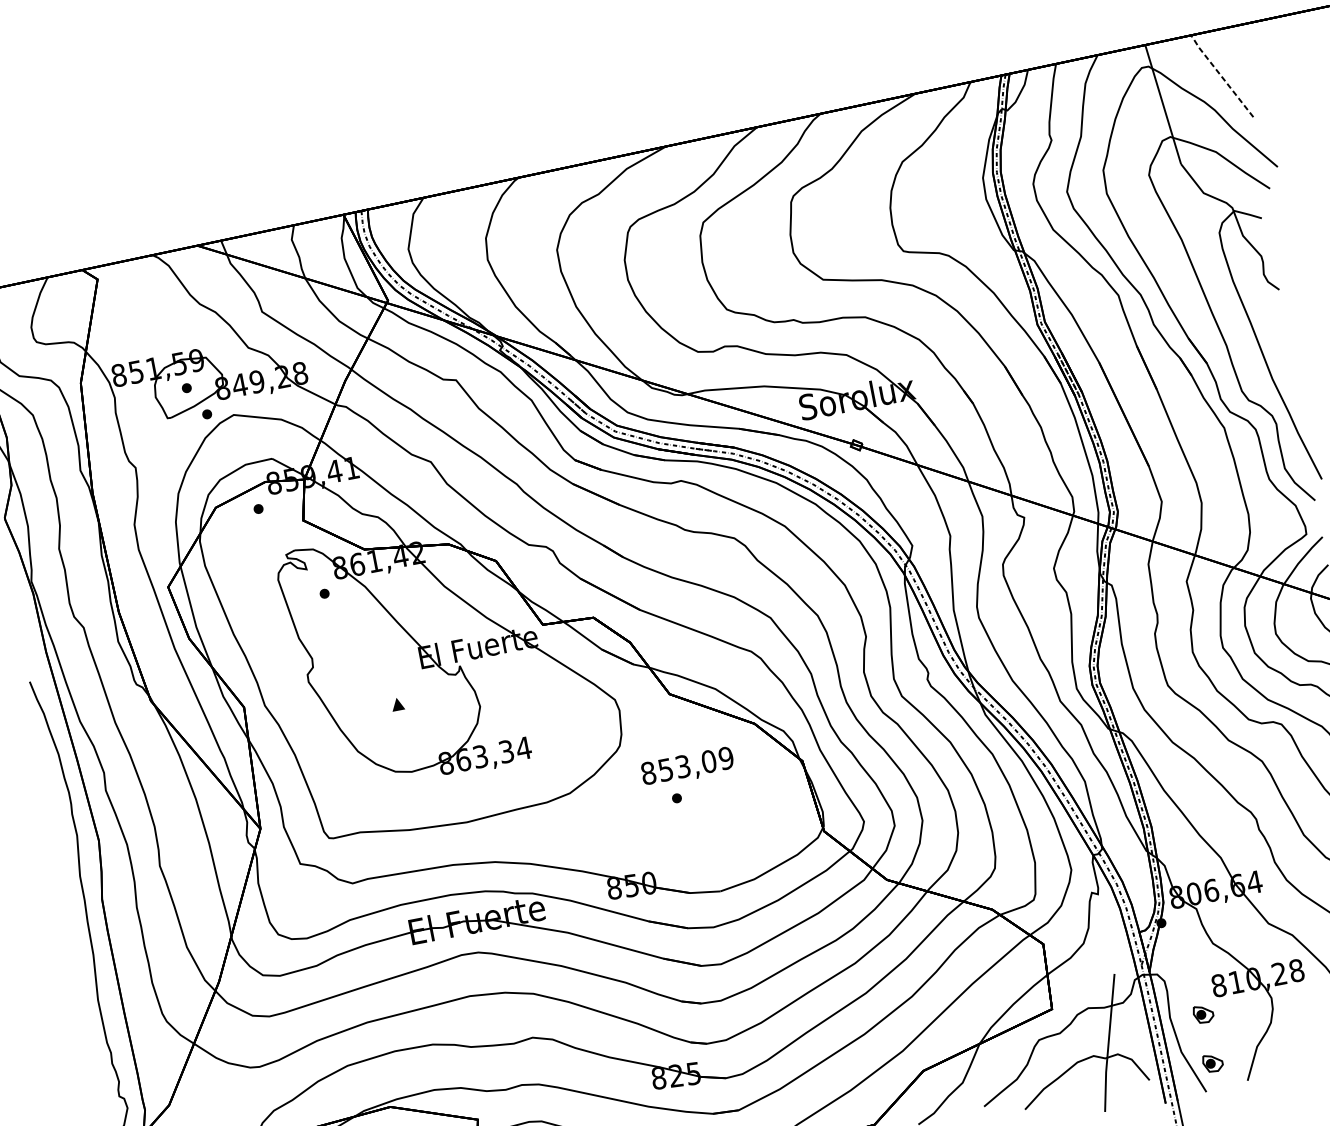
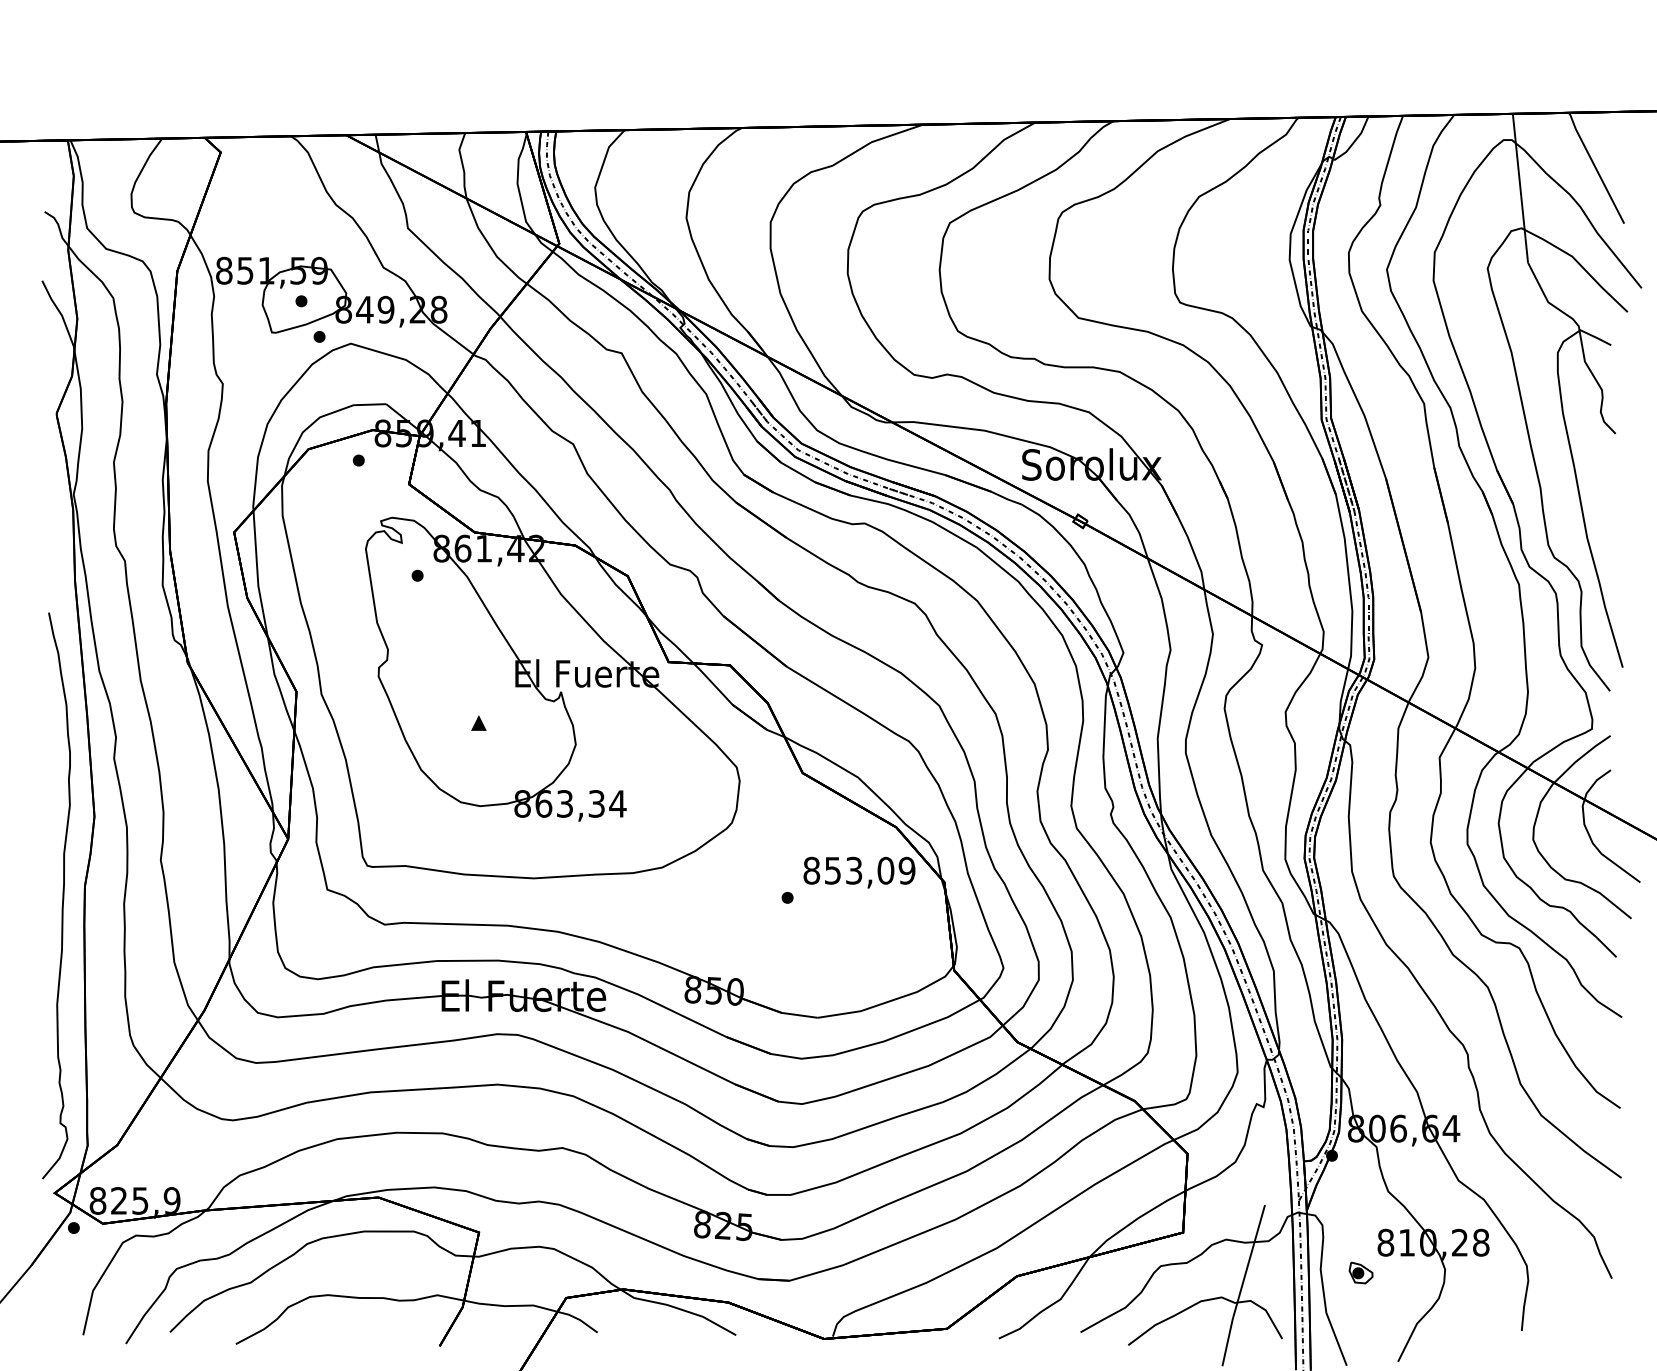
line: (1221, 75) -> (1595, 167), dashed -> solid
text: (687, 767) -> (859, 872), moved
part: (1212, 1062) -> (1360, 1332), removed

